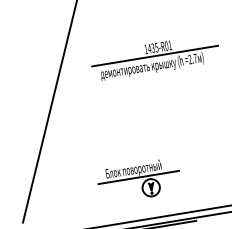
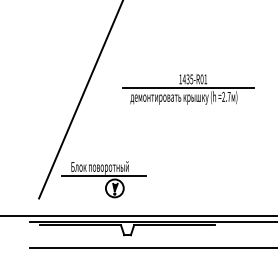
part: (155, 57) -> (188, 89), moved
part: (138, 181) -> (103, 179), moved

